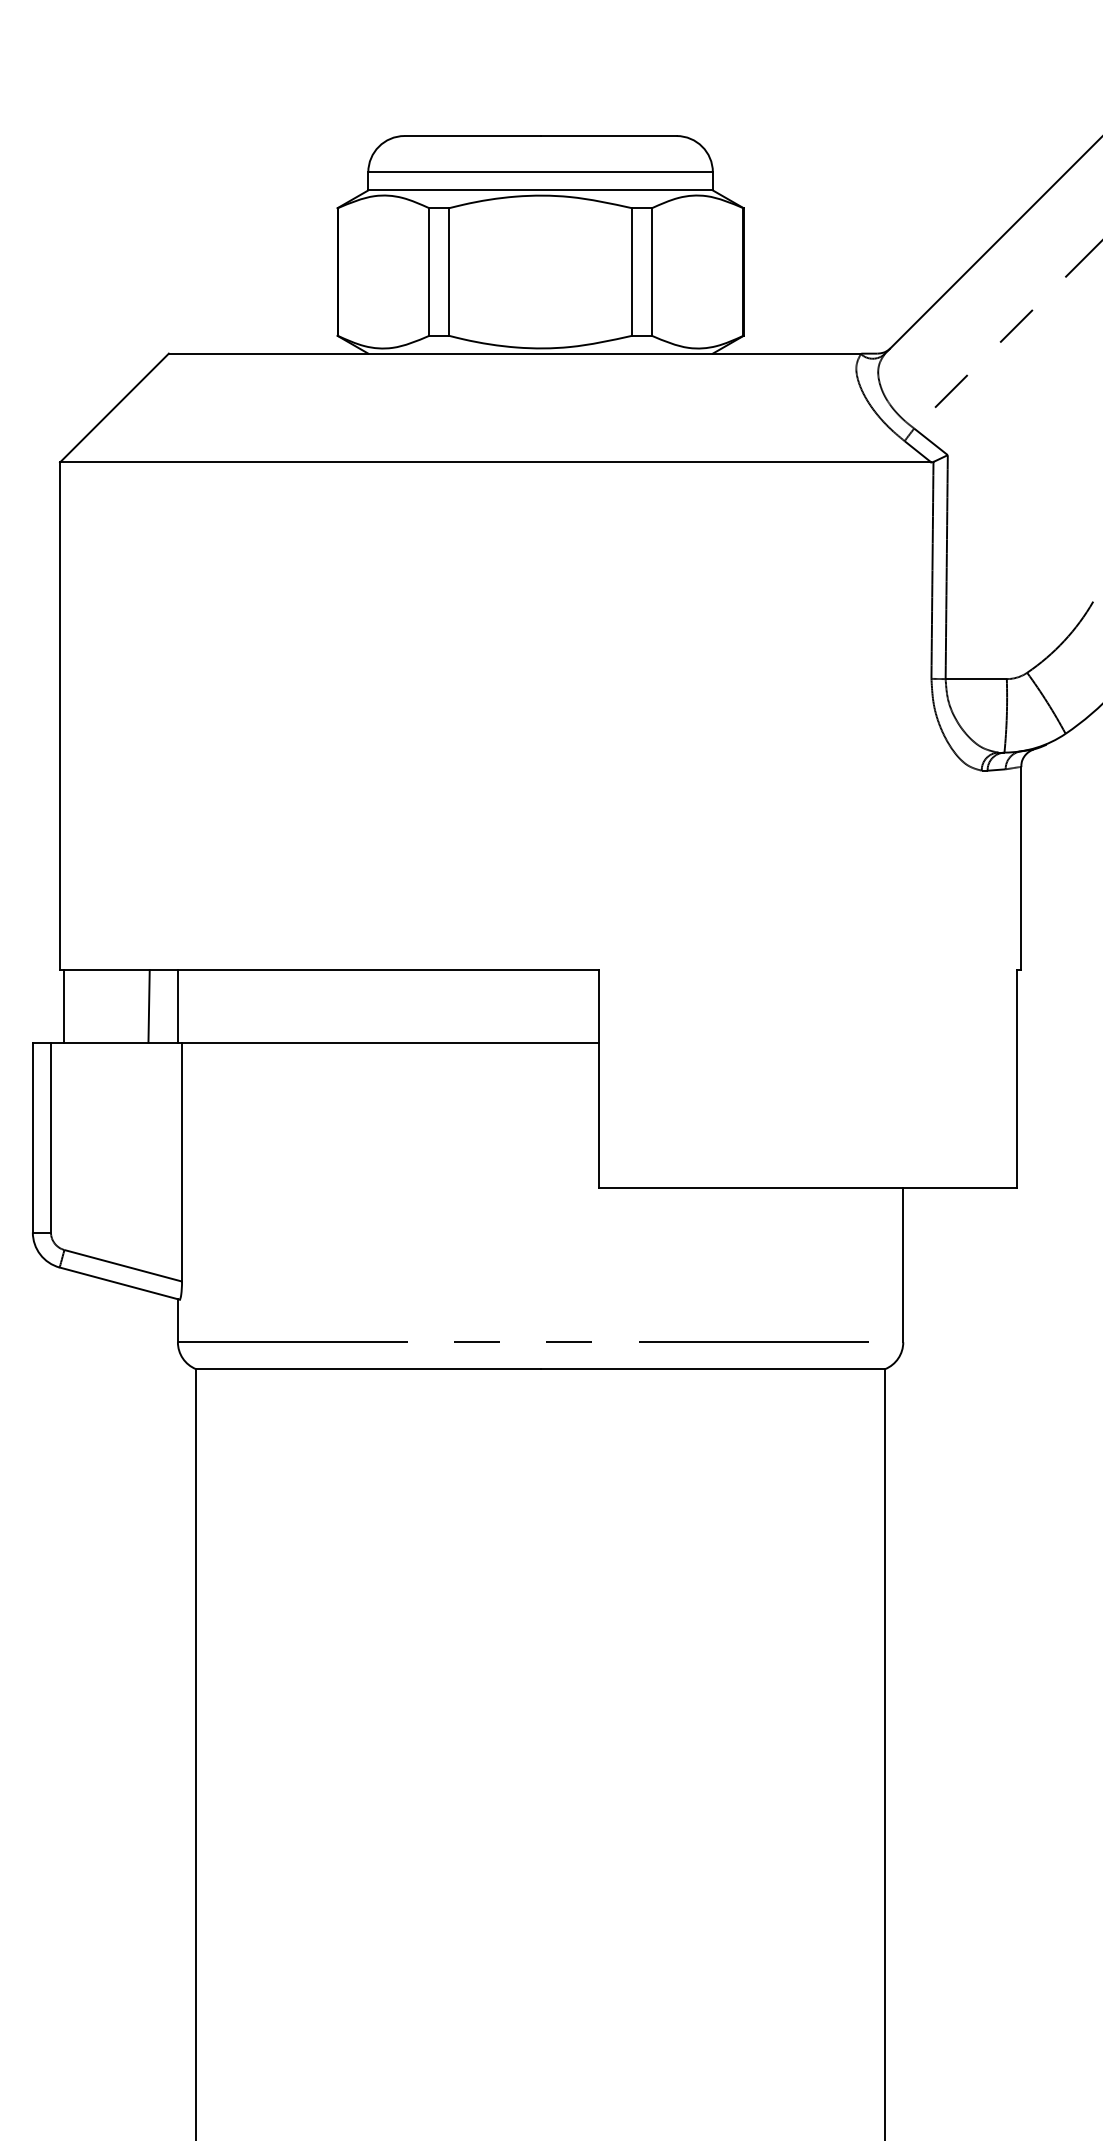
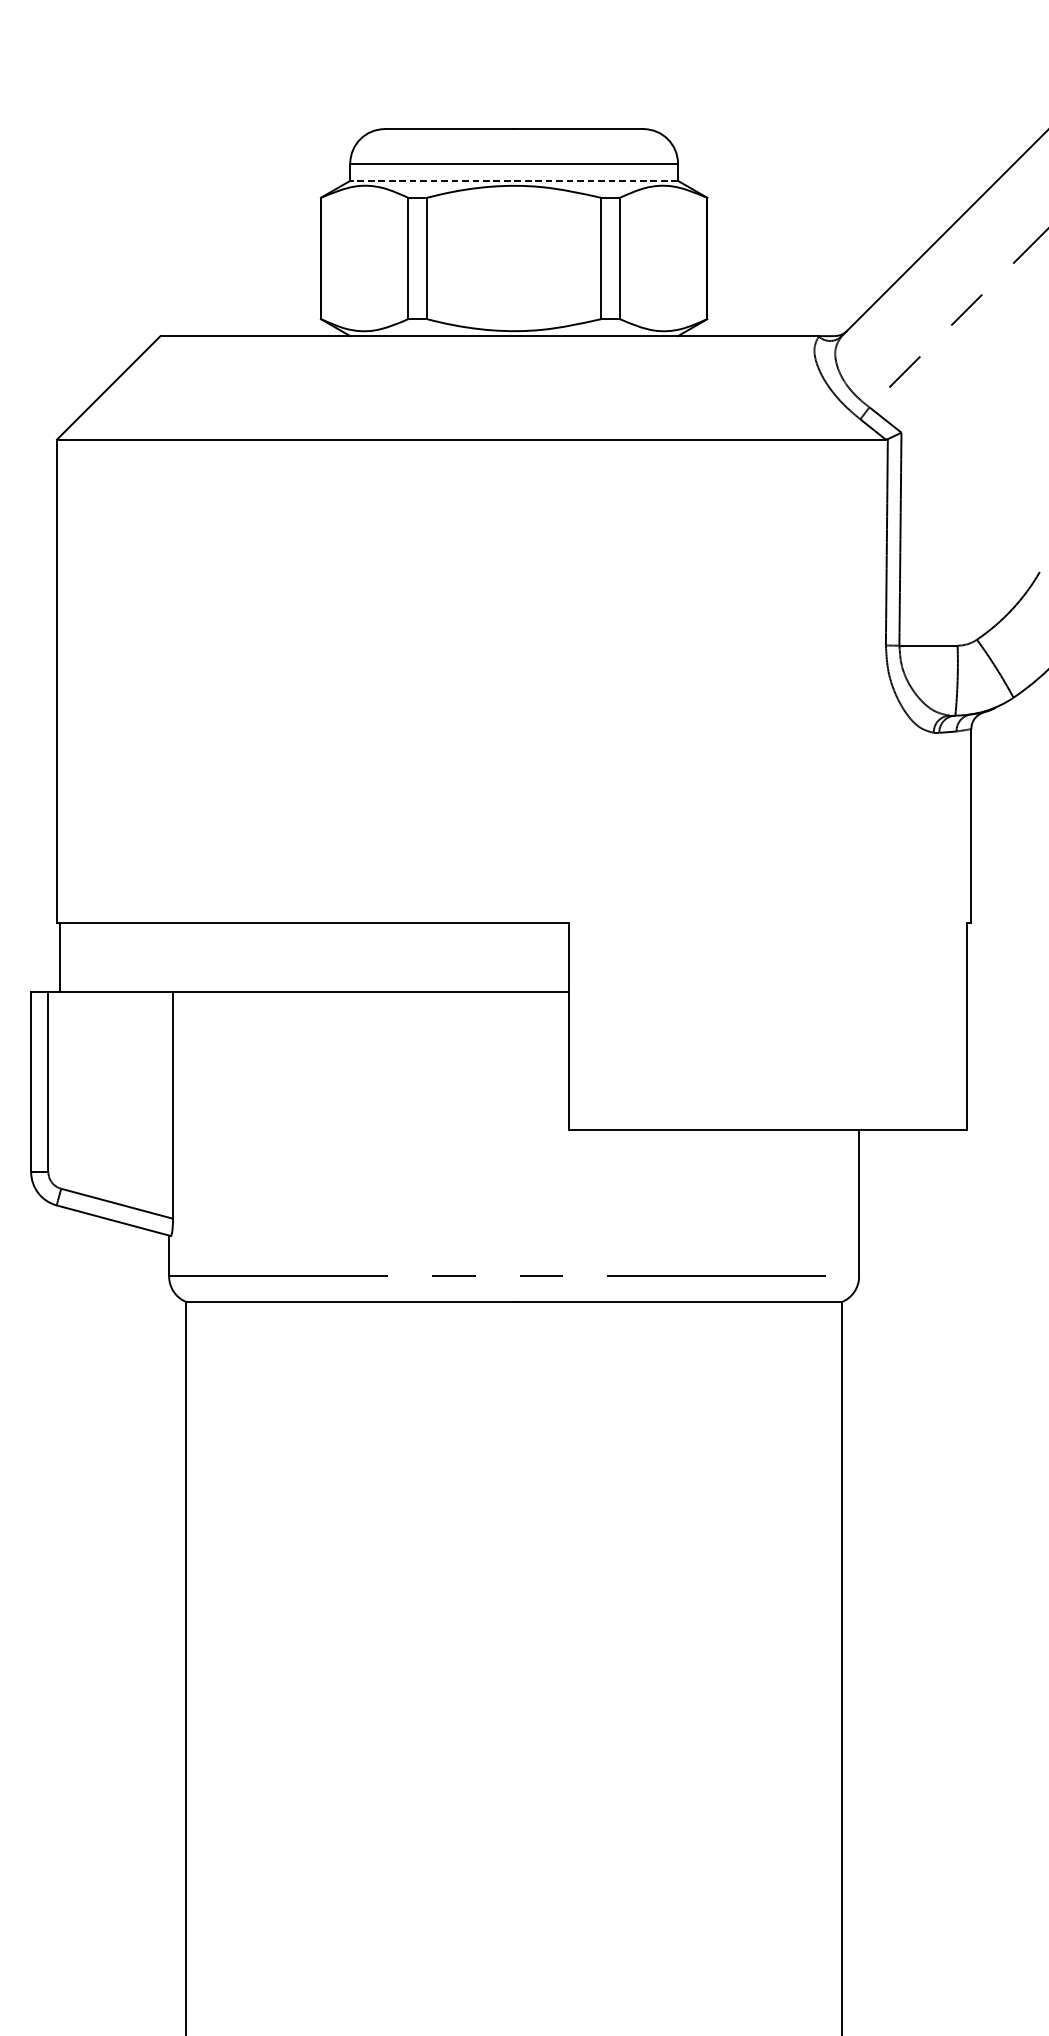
line: (540, 190) -> (514, 180), solid -> dashed
line: (148, 1006) -> (141, 957), removed
line: (177, 1006) -> (168, 957), removed

